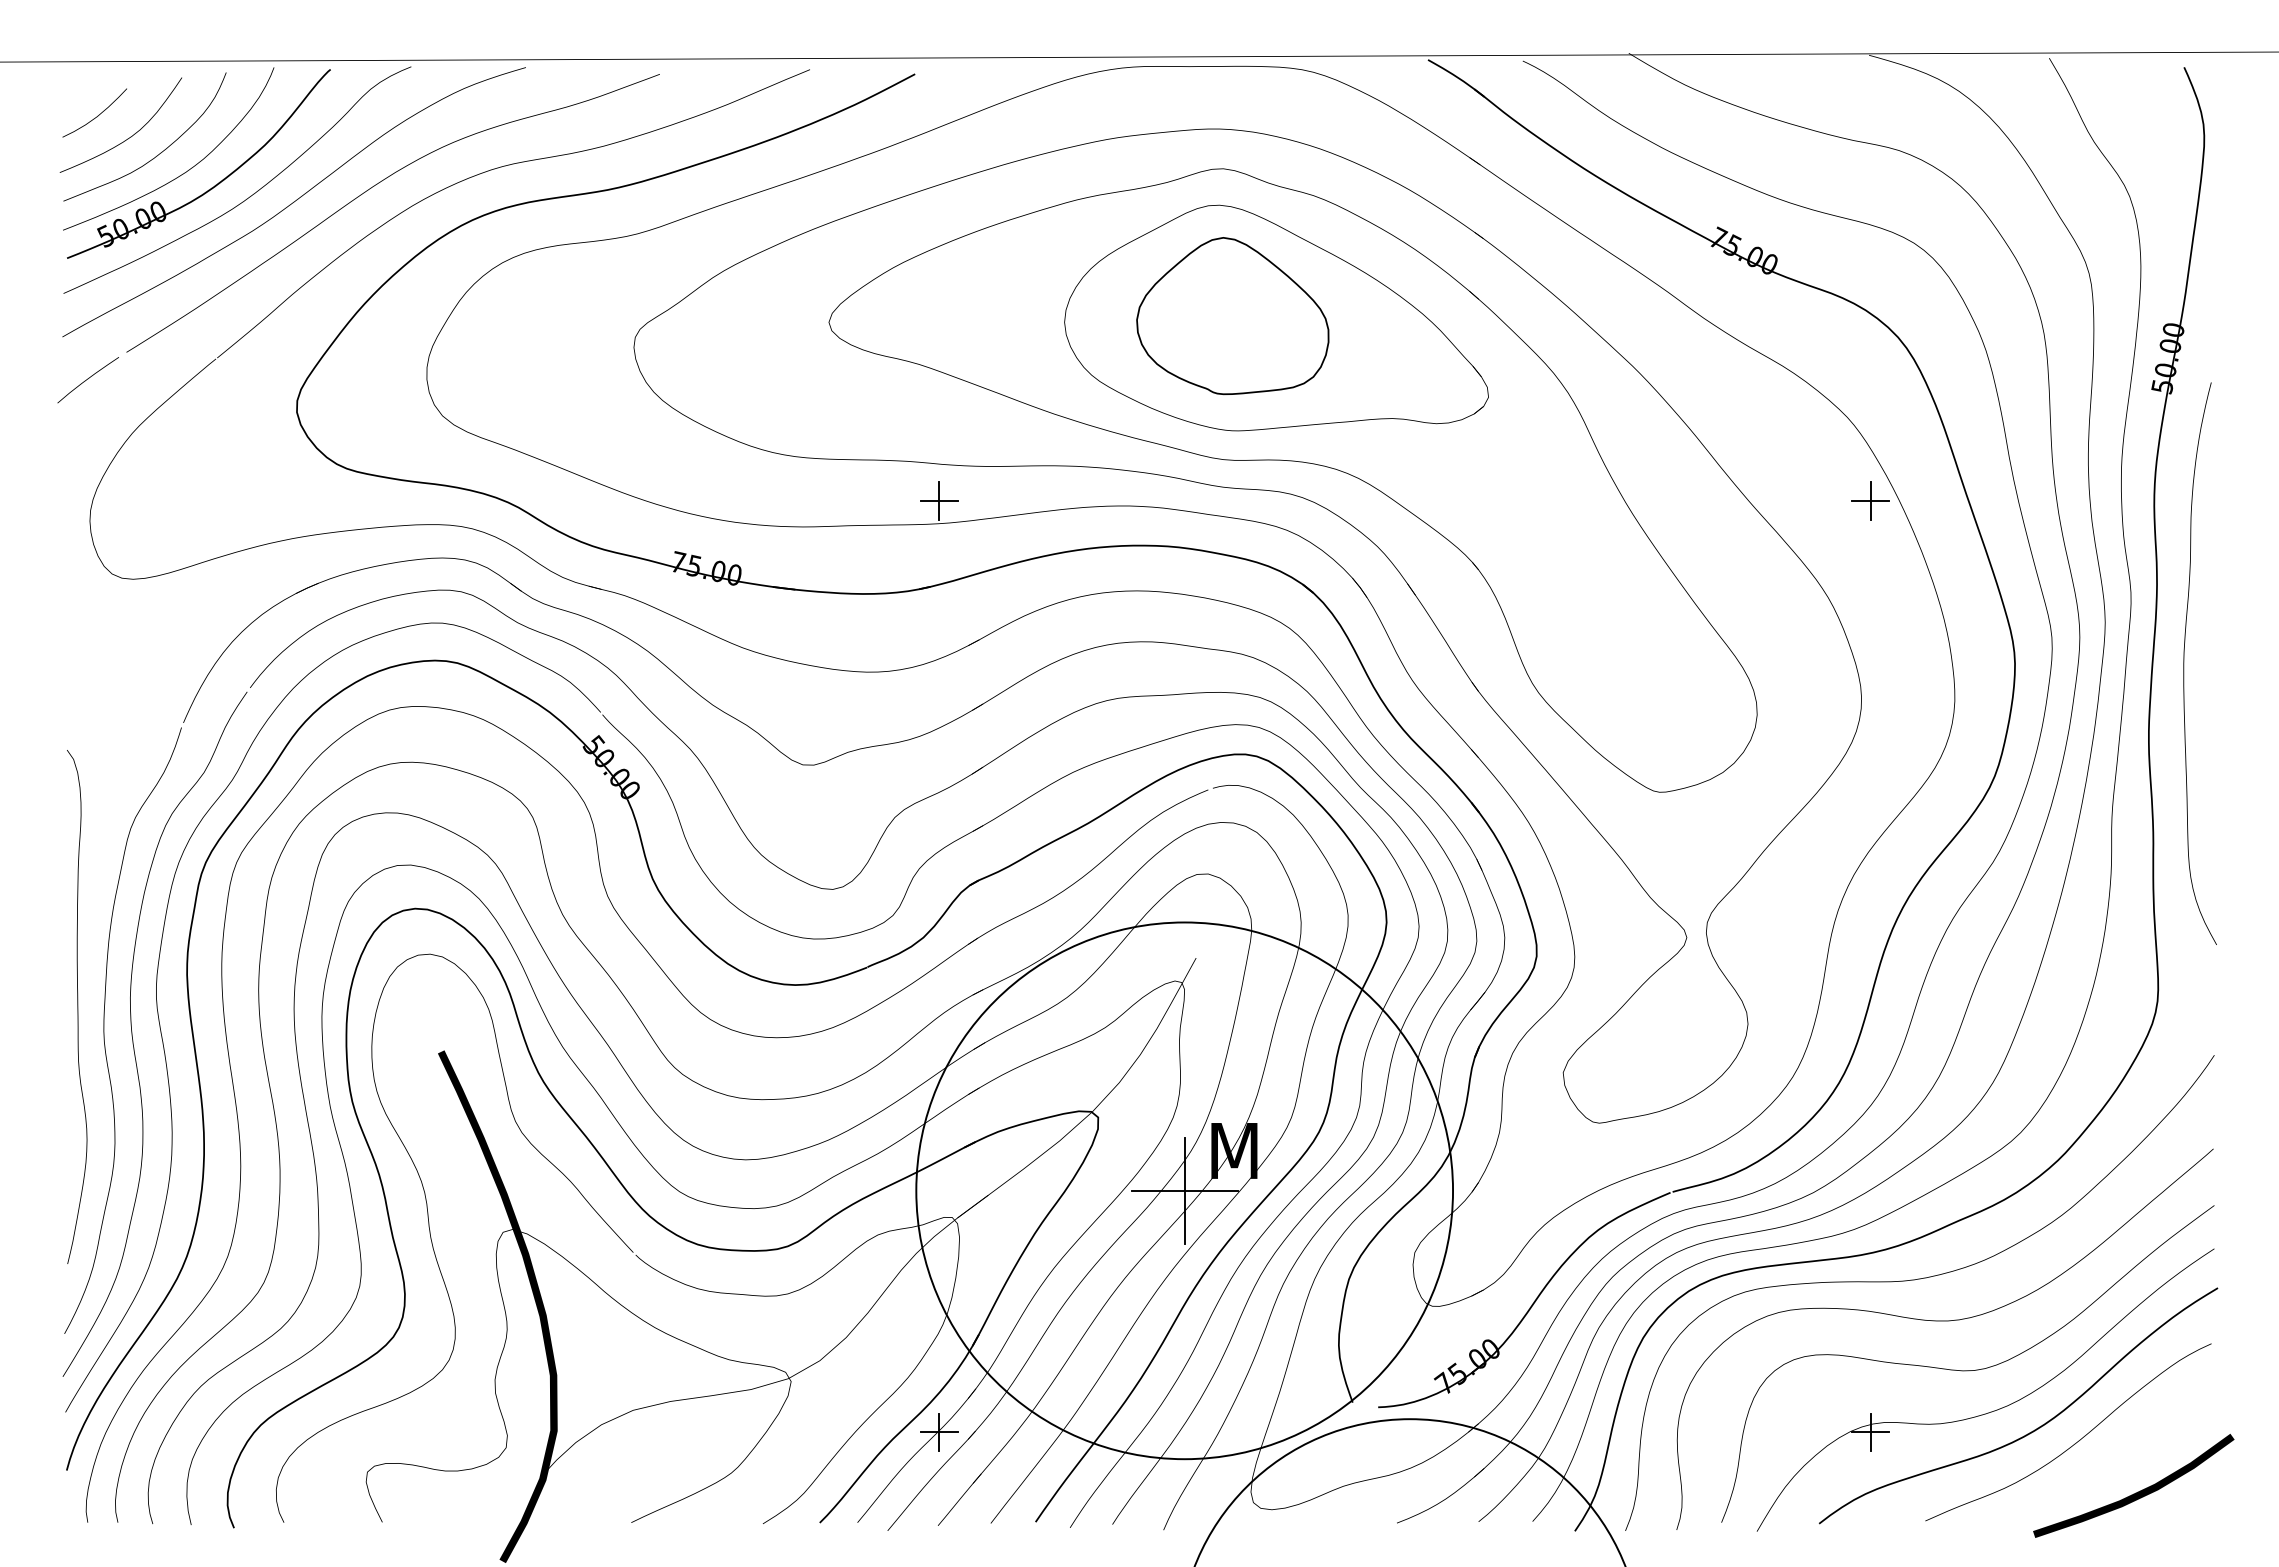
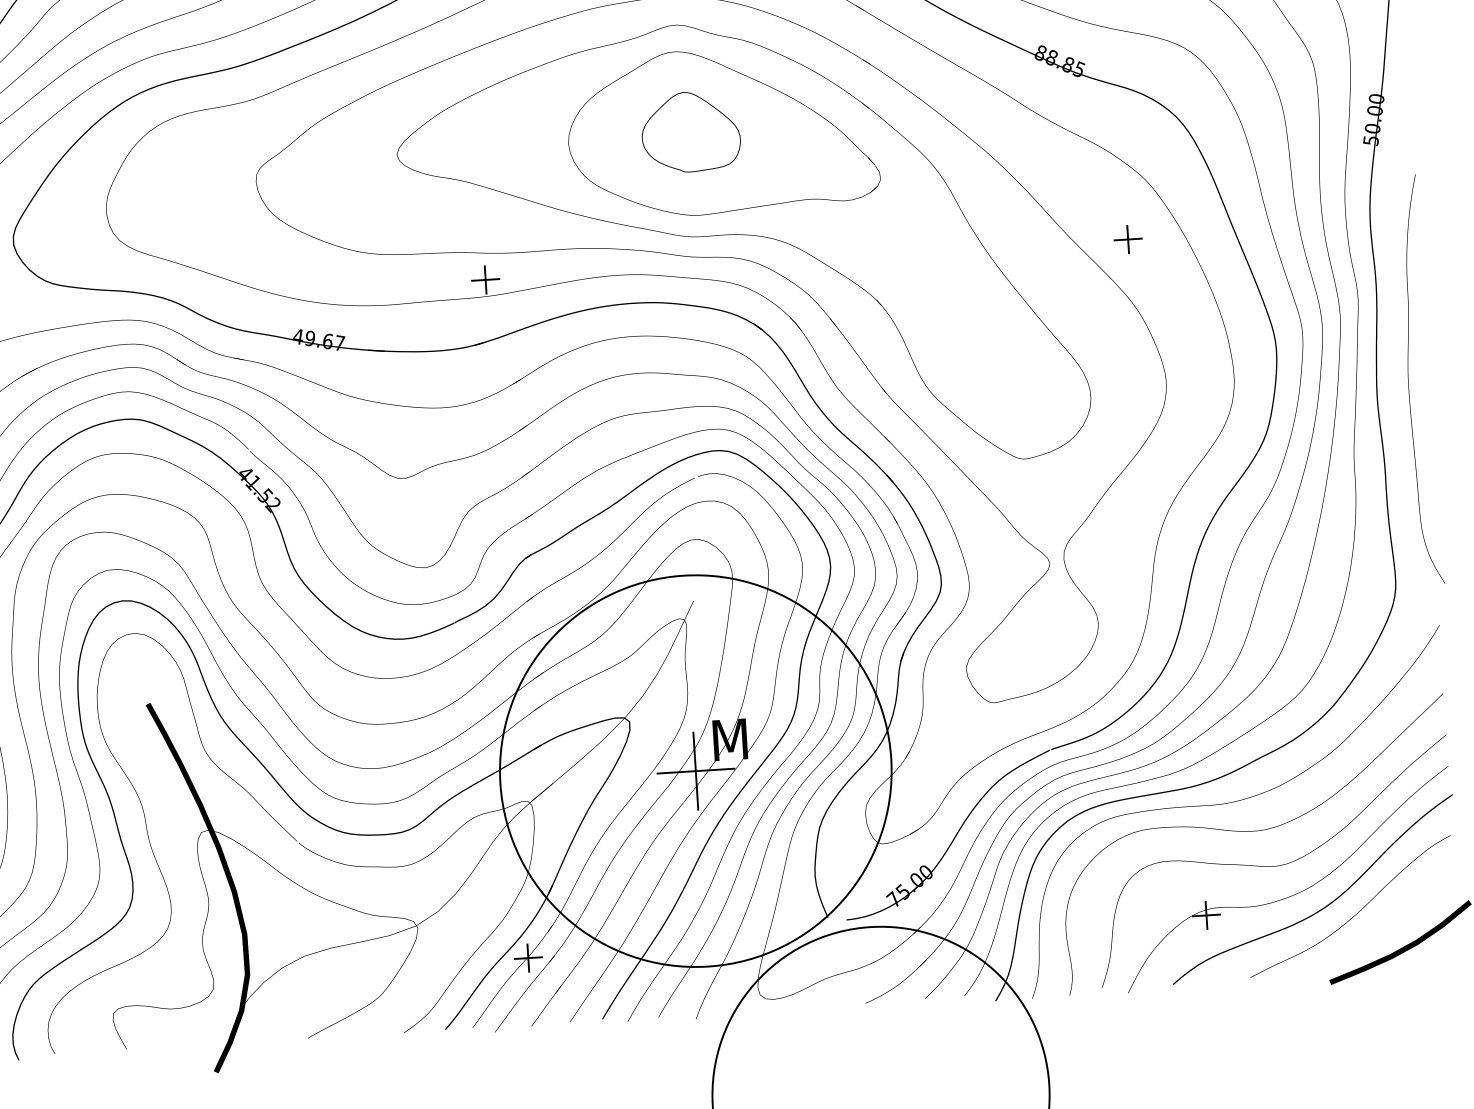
text: (1743, 250) -> (1059, 60), 75.00 -> 88.85
part: (1232, 316) -> (690, 132), size x0.7
part: (1870, 500) -> (1127, 239), moved
text: (706, 568) -> (319, 339), 75.00 -> 49.67
curve: (2184, 663) -> (1408, 380), moved
text: (610, 768) -> (258, 489), 50.00 -> 41.52

